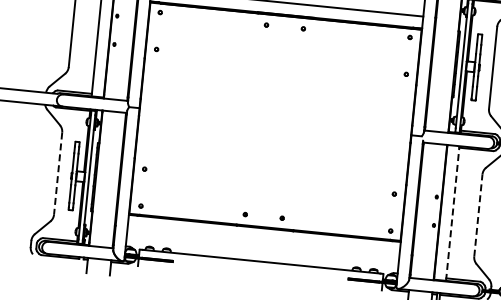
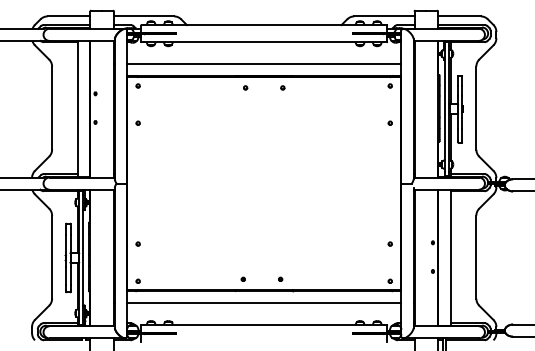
line: (58, 174) -> (52, 257), dashed -> solid
line: (452, 213) -> (450, 257), dashed -> solid
line: (478, 214) -> (476, 256), dashed -> solid
line: (263, 240) -> (264, 303), added

